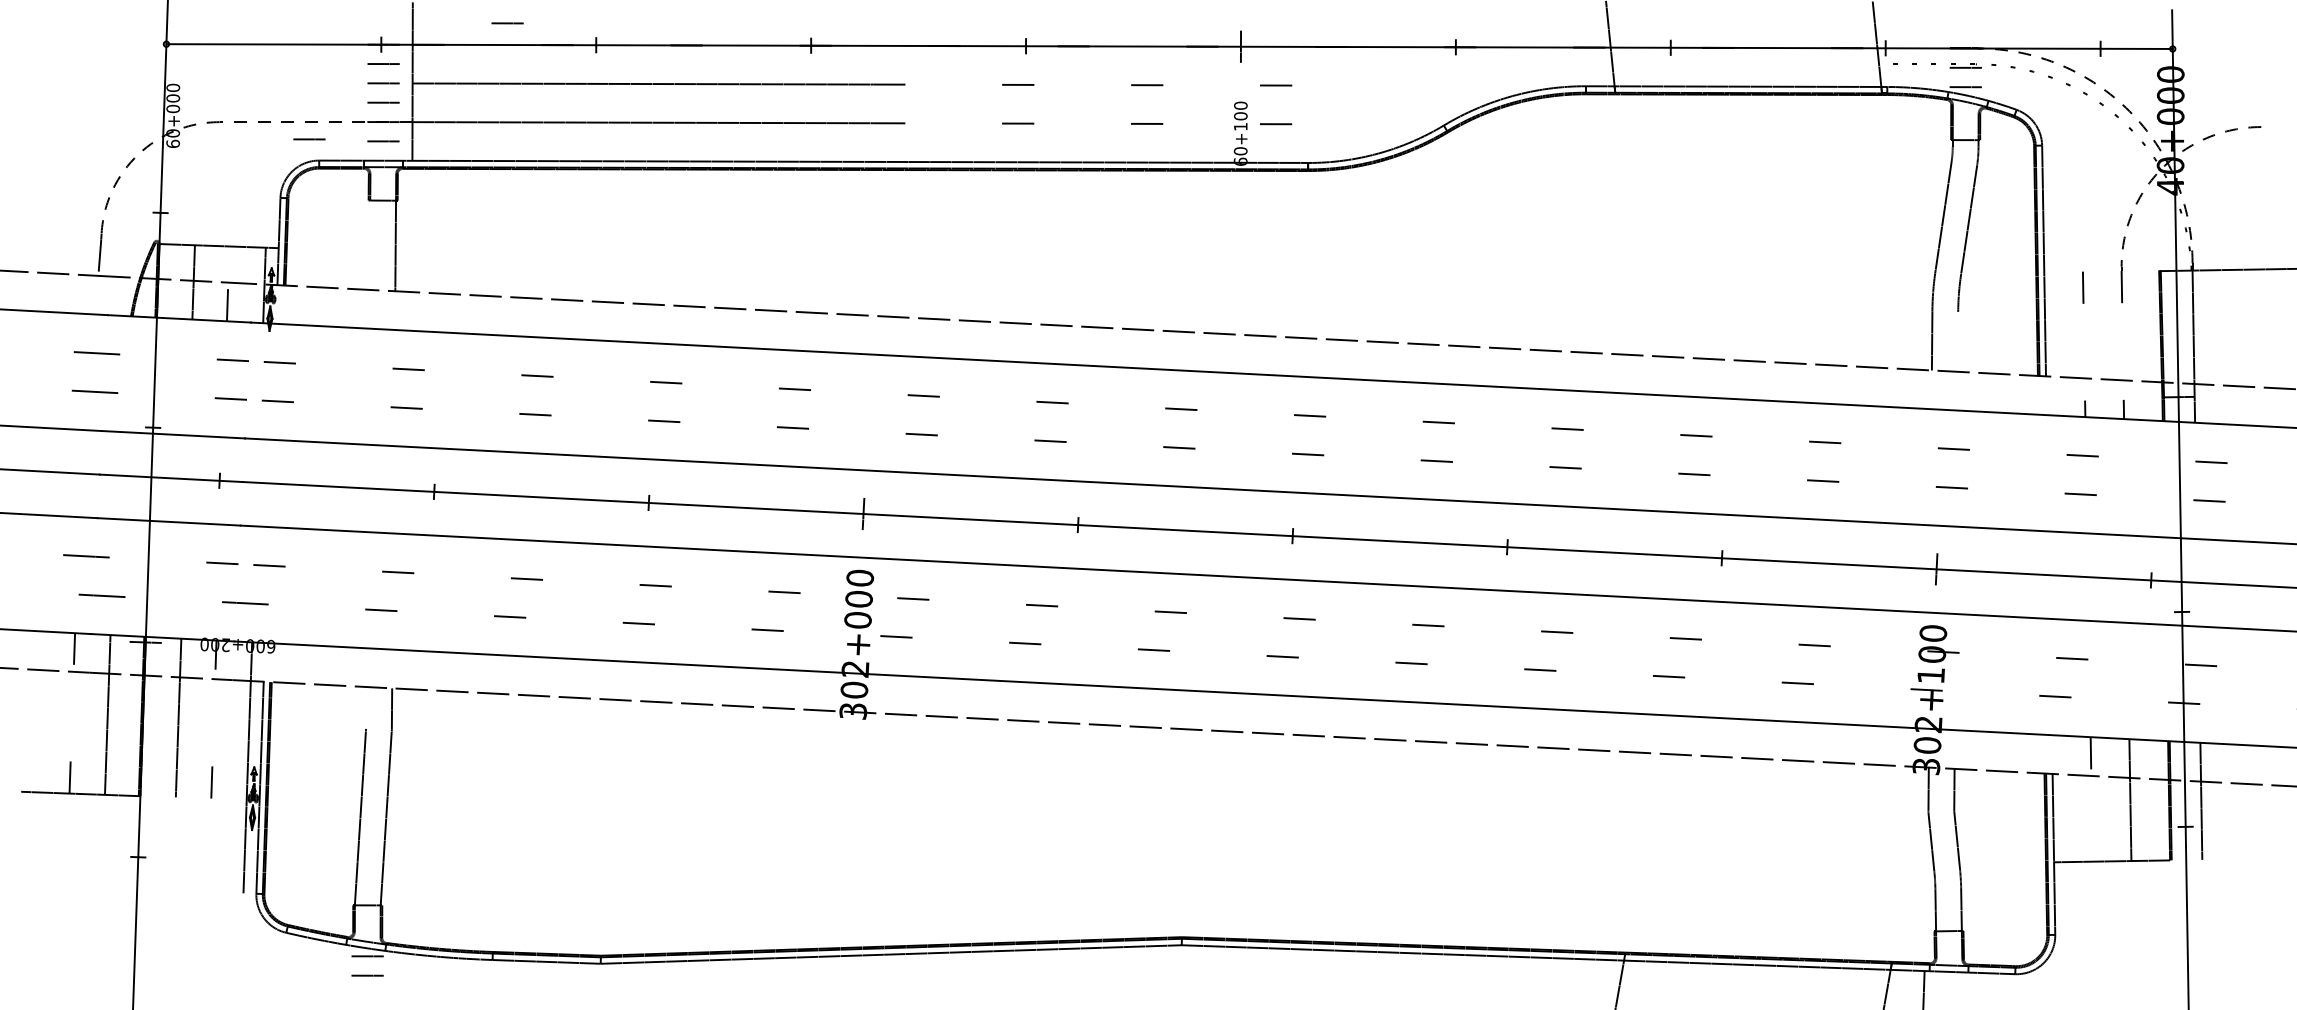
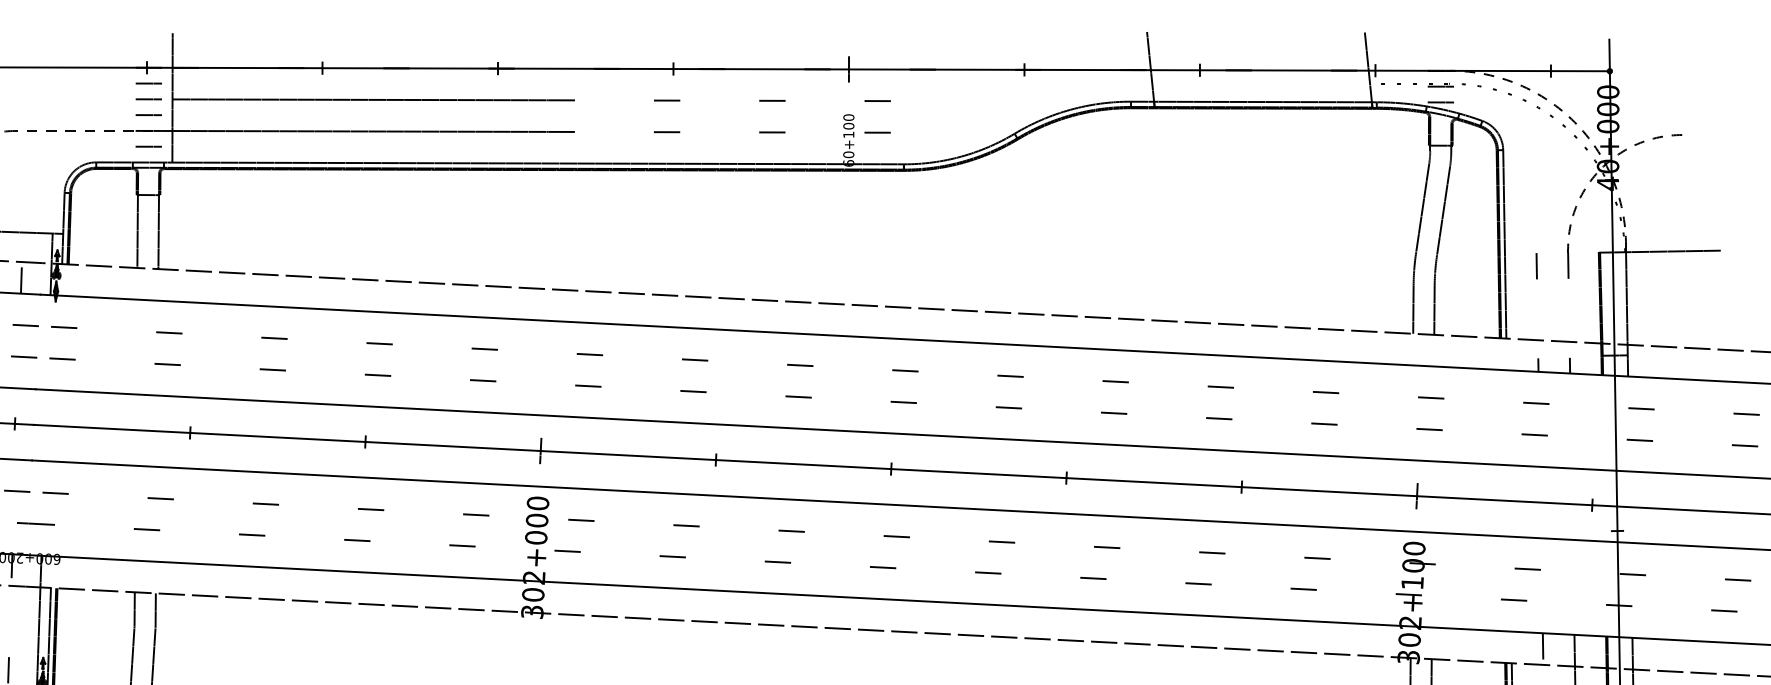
line: (507, 23) -> (250, 50), removed
line: (309, 139) -> (88, 145), removed
line: (369, 244) -> (137, 230), added
line: (1957, 341) -> (1434, 310), added
line: (366, 707) -> (134, 609), added

